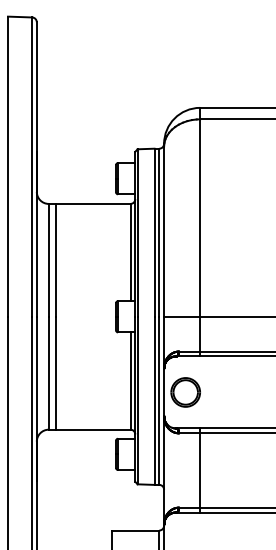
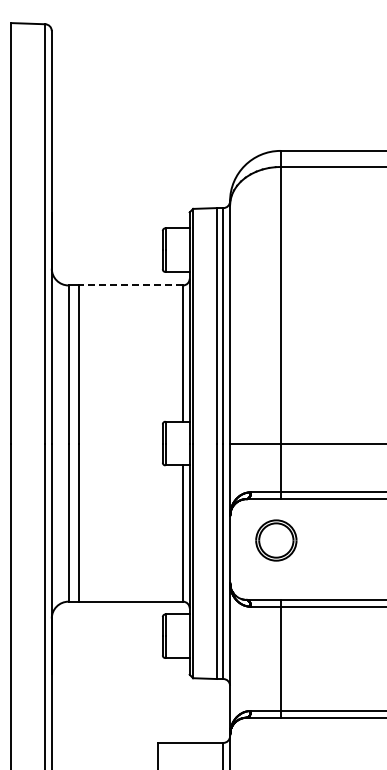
line: (93, 203) -> (130, 285), solid -> dashed
part: (185, 392) -> (276, 540), moved

